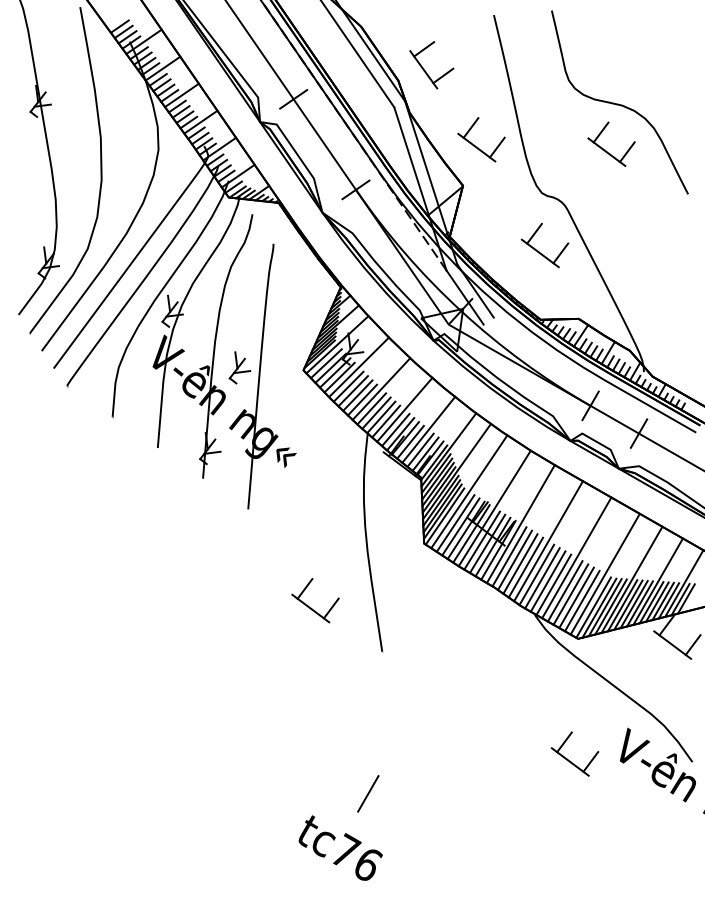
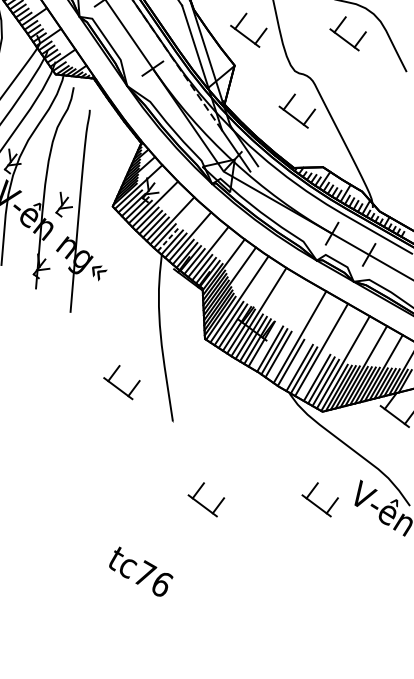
line: (376, 412) -> (168, 238), solid -> dashed
line: (520, 524) -> (278, 324), removed
line: (525, 567) -> (282, 357), removed
line: (542, 578) -> (295, 365), removed
line: (564, 591) -> (312, 375), removed
part: (421, 760) -> (202, 504), added
line: (368, 793) -> (162, 529), removed

